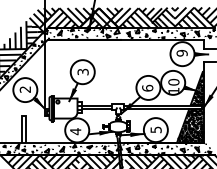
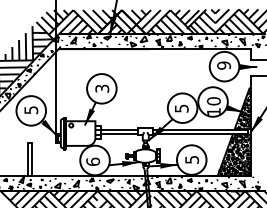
text: (147, 87) -> (181, 107), 6 -> 5
text: (25, 89) -> (31, 110), 2 -> 5
text: (75, 131) -> (92, 161), 4 -> 6

